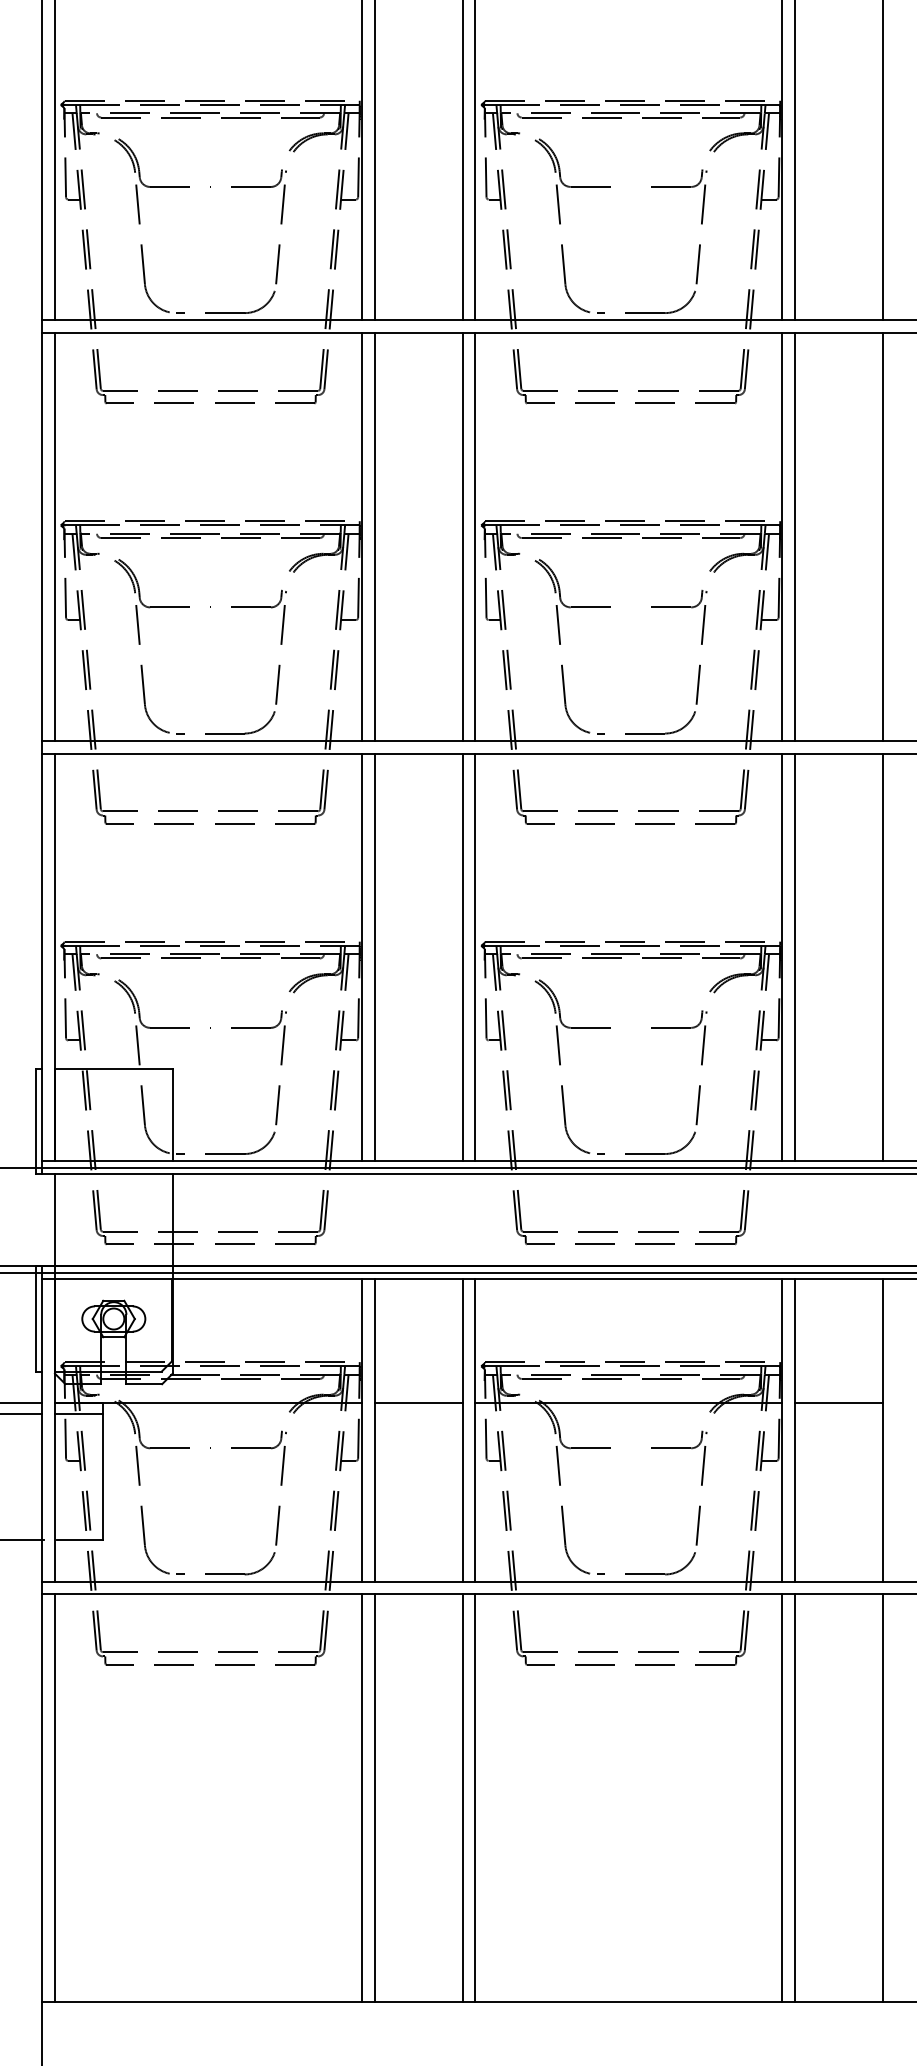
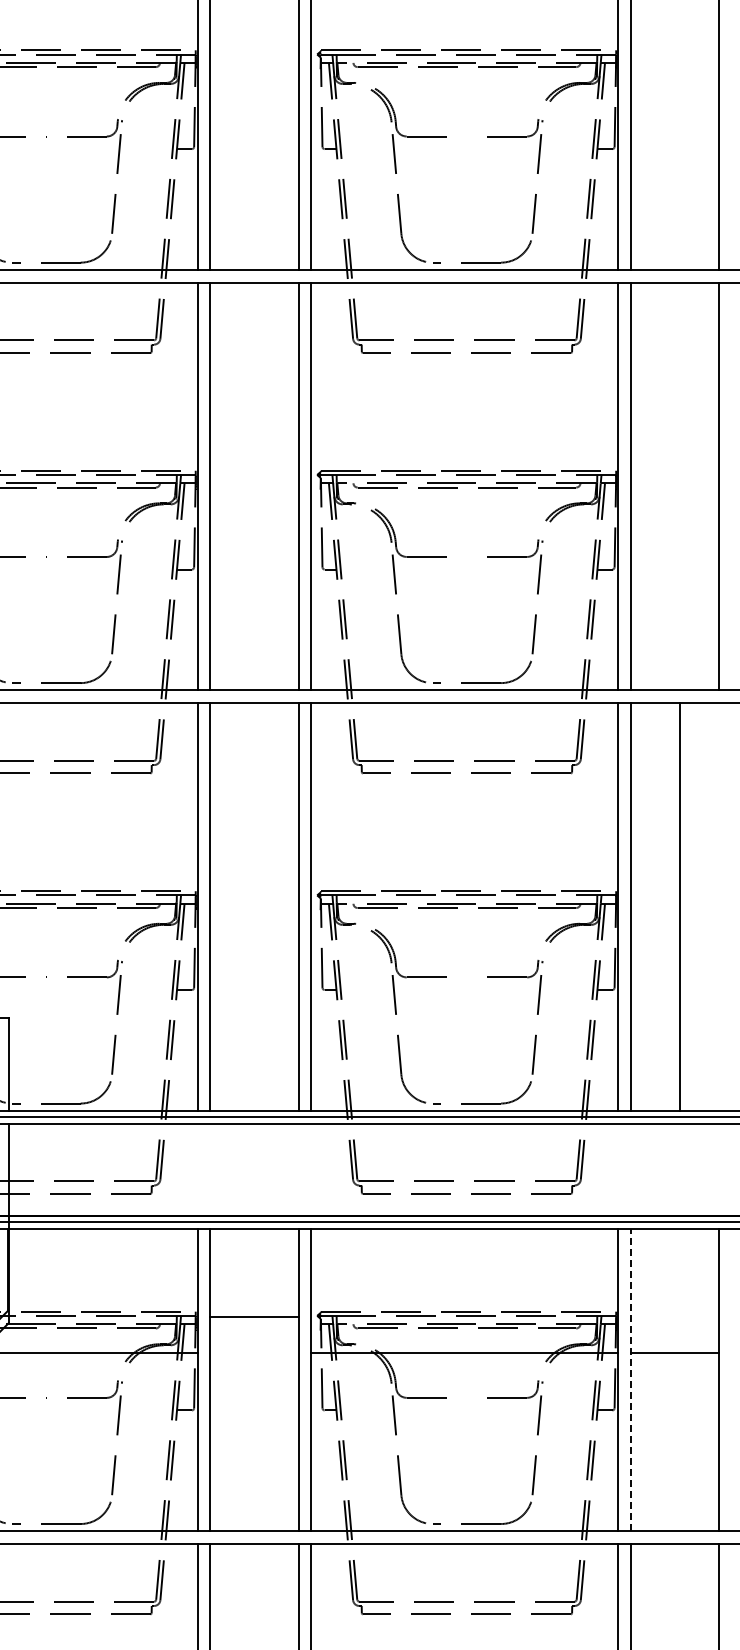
line: (883, 957) -> (680, 907), moved
line: (418, 1403) -> (254, 1317), moved
line: (794, 1429) -> (630, 1379), solid -> dashed

